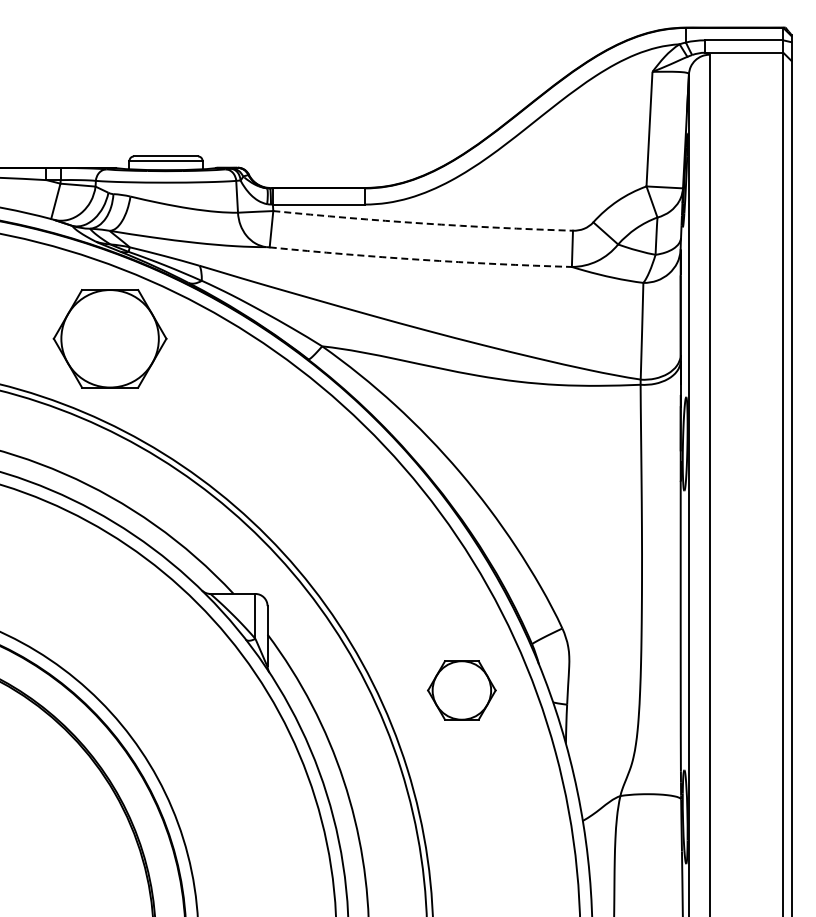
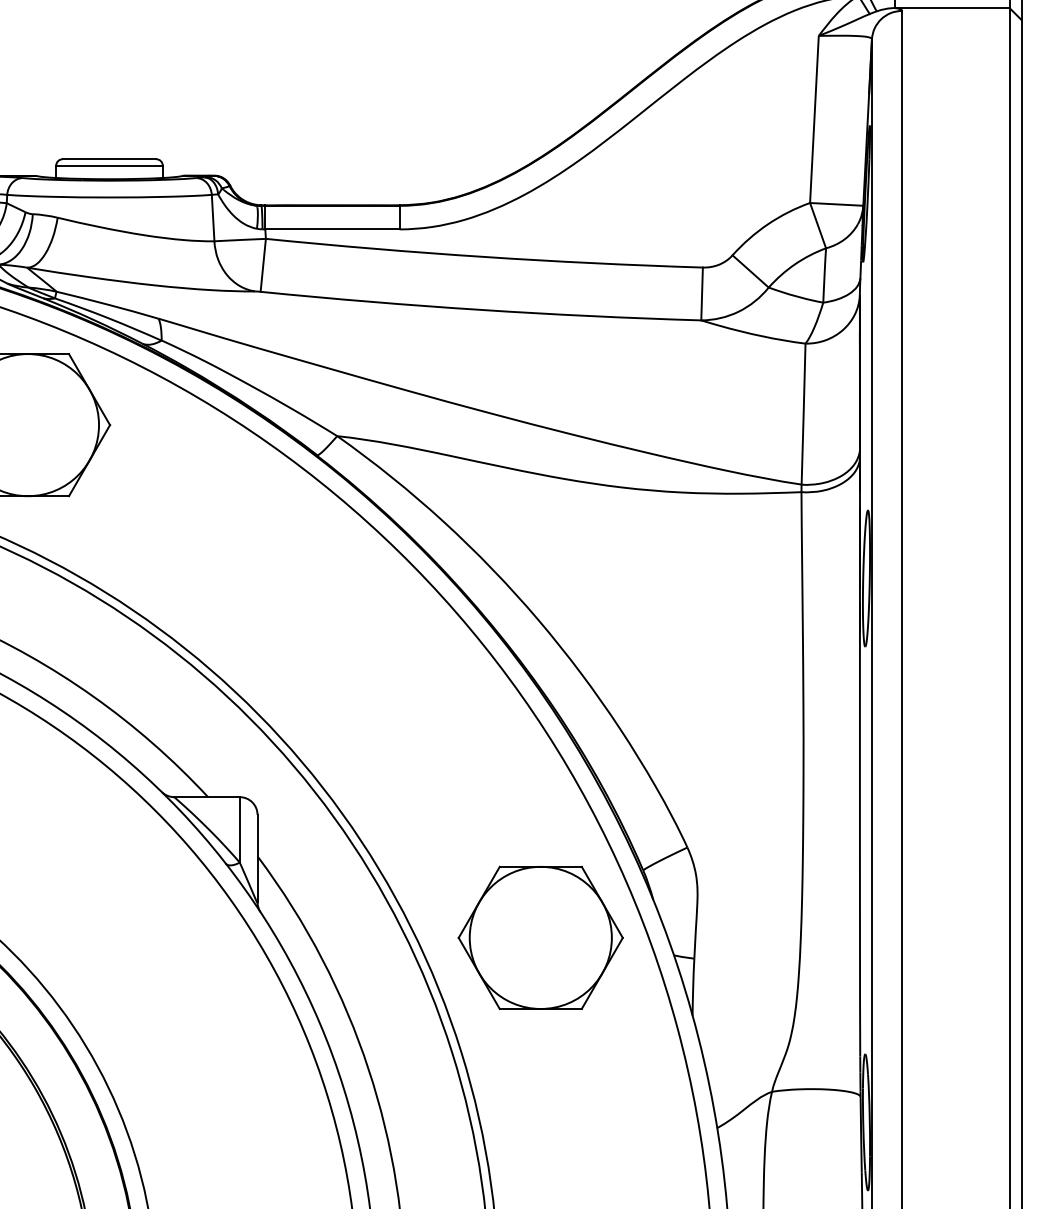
arc: (422, 223) -> (483, 257), dashed -> solid
arc: (420, 259) -> (480, 309), dashed -> solid
part: (461, 690) -> (540, 937), size x1.67

